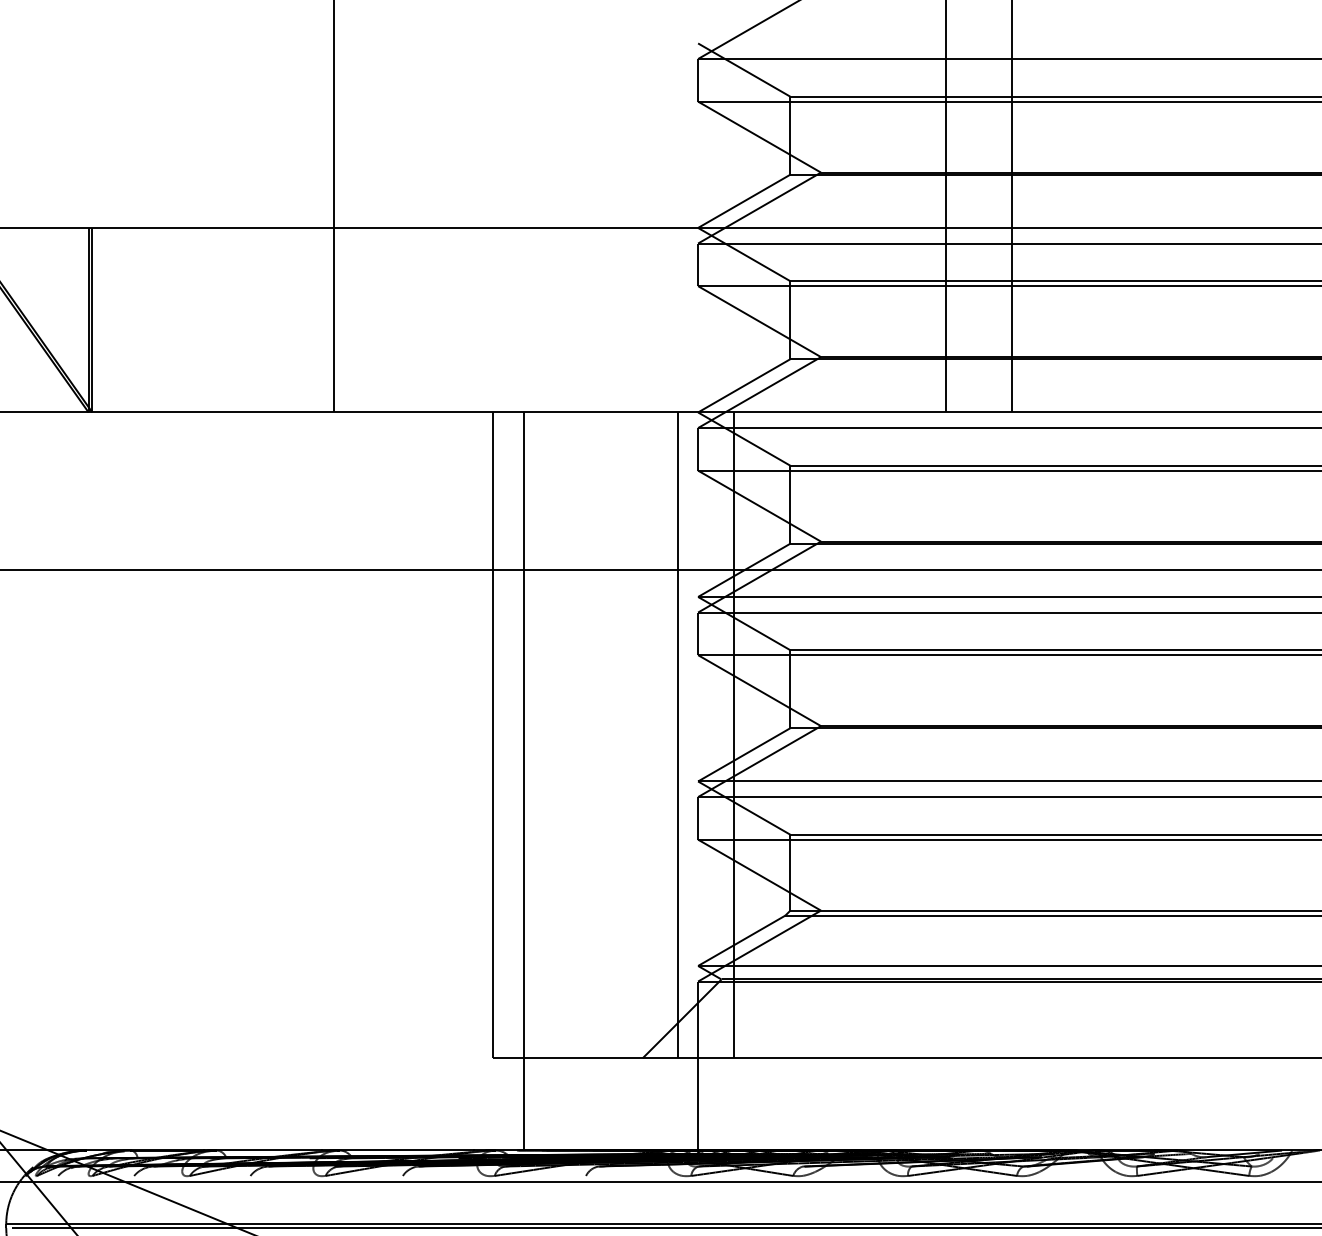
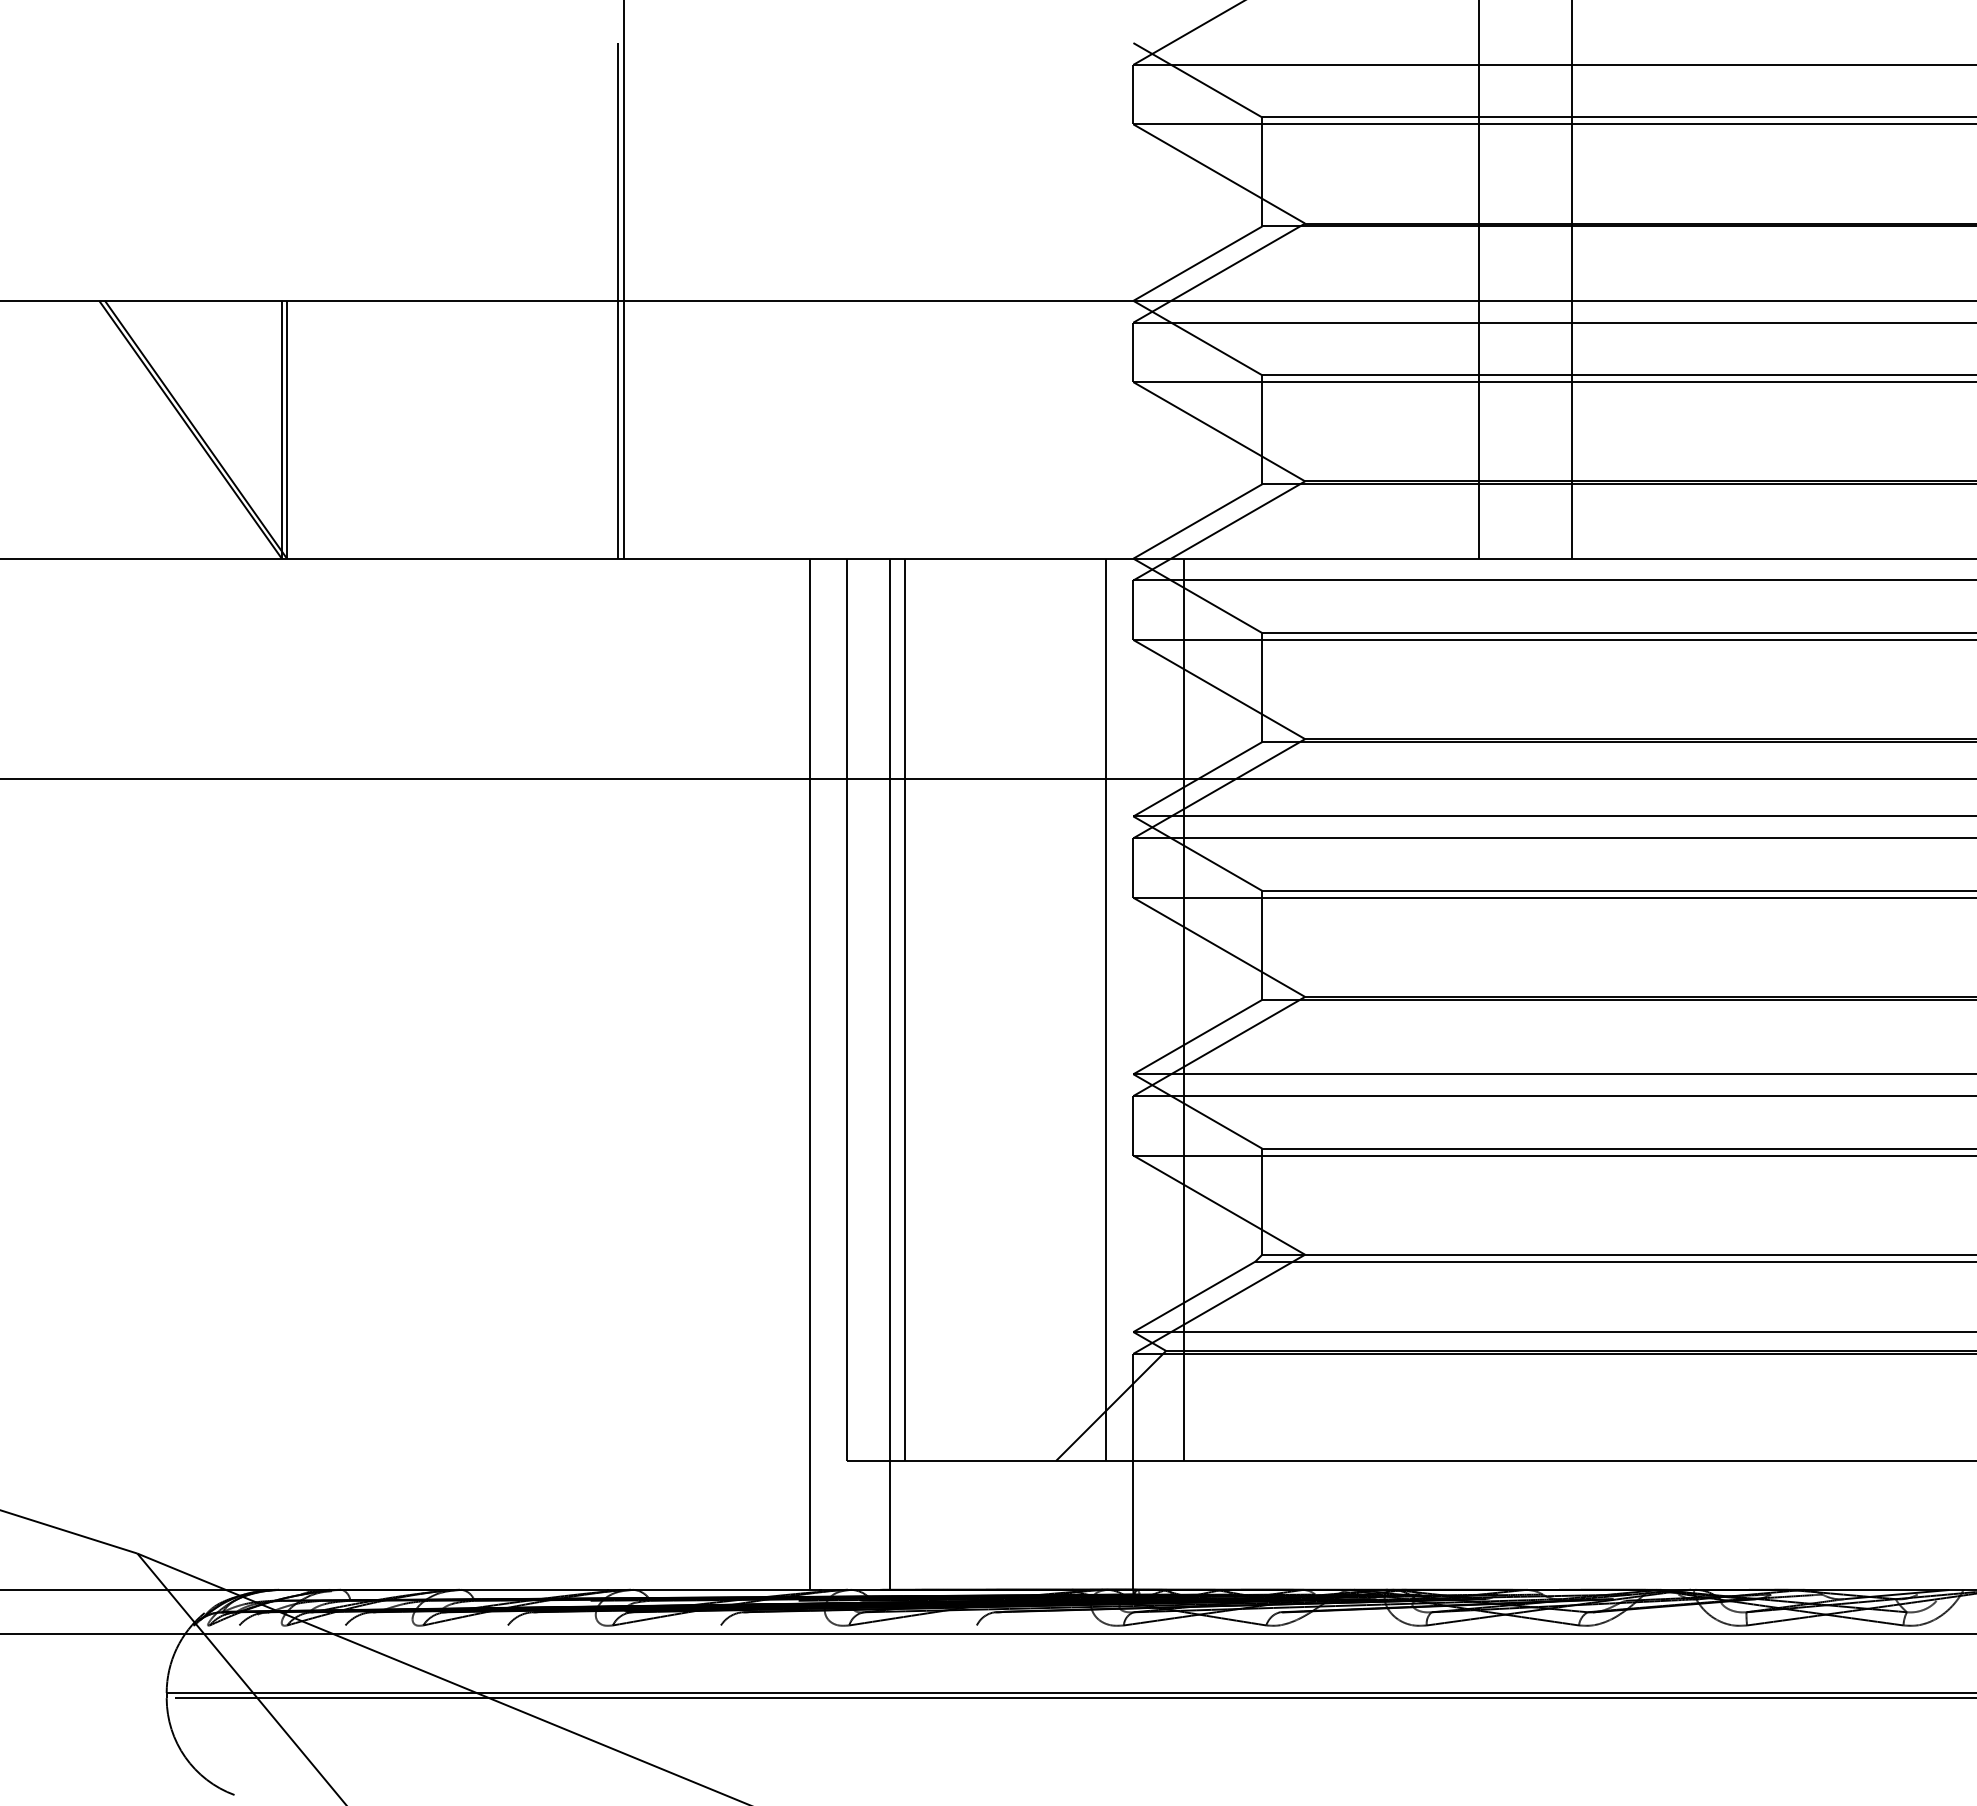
line: (328, 227) -> (617, 300), added
line: (535, 735) -> (905, 1009), added
line: (467, 780) -> (810, 1073), added

